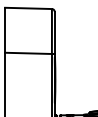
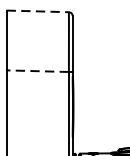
line: (29, 8) -> (39, 11), solid -> dashed
line: (28, 53) -> (37, 71), solid -> dashed

